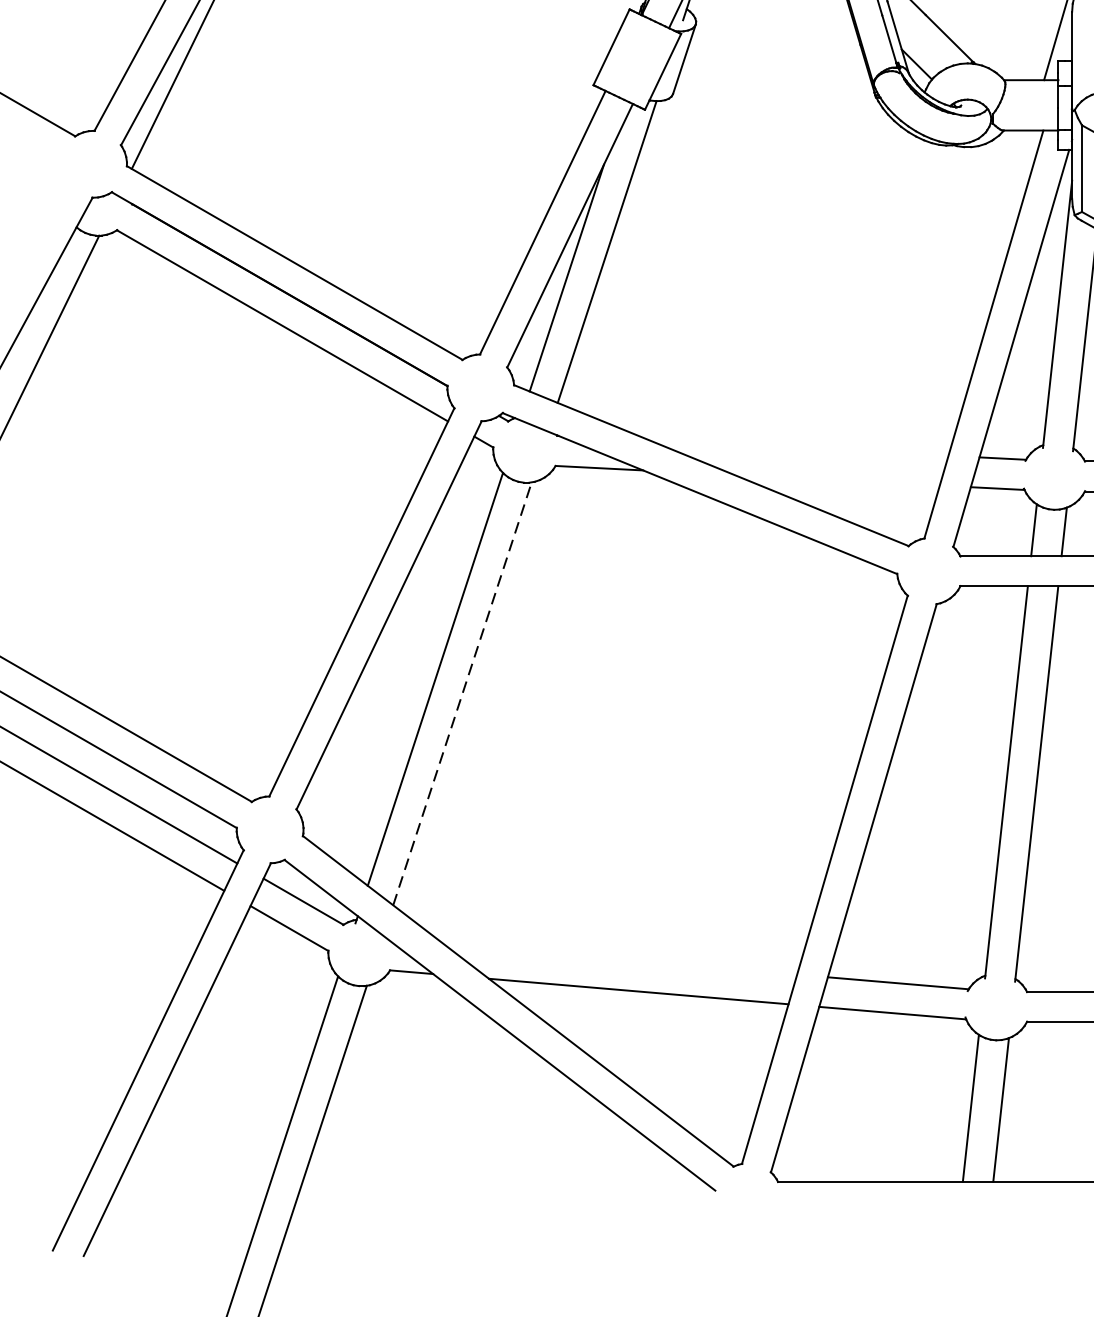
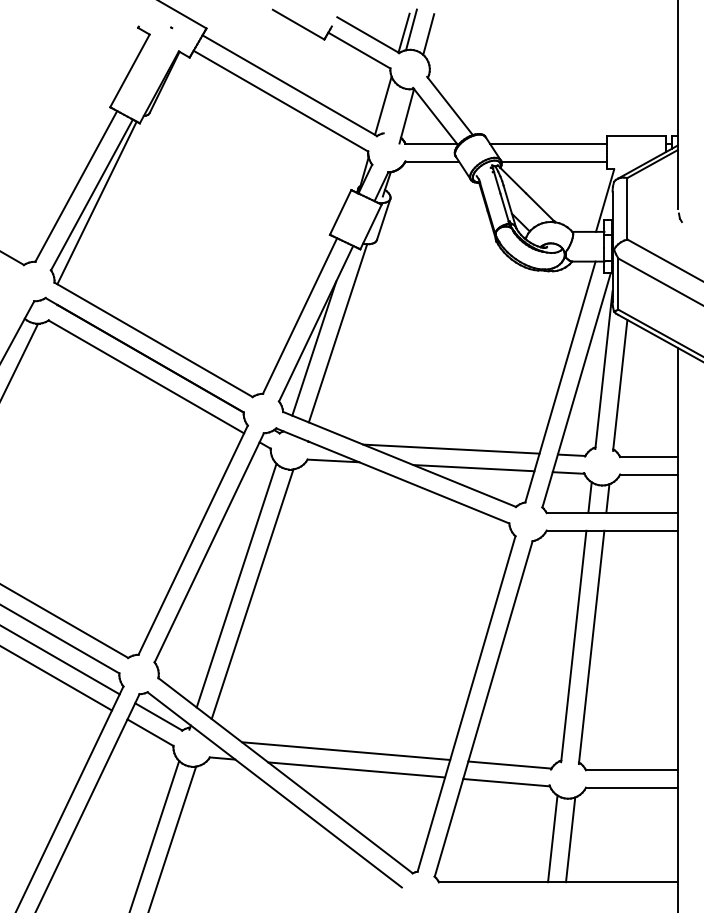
line: (799, 447) -> (451, 448), added
line: (836, 480) -> (473, 468), added
line: (462, 692) -> (252, 593), dashed -> solid
line: (621, 958) -> (346, 750), added

